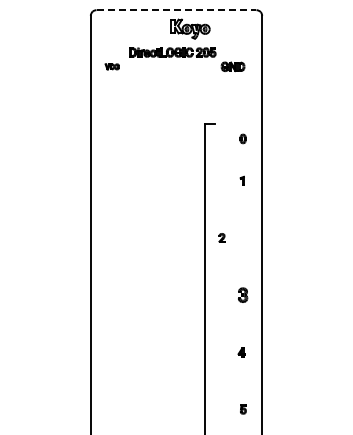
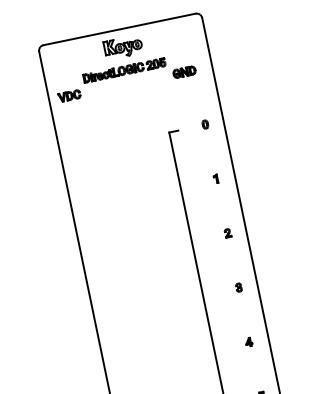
line: (176, 10) -> (119, 29), dashed -> solid
part: (190, 28) -> (123, 46), moved
part: (112, 66) -> (69, 95), size x1.67
part: (242, 138) -> (204, 124), moved
part: (221, 237) -> (227, 232), moved
part: (242, 295) -> (238, 287), size x0.62

